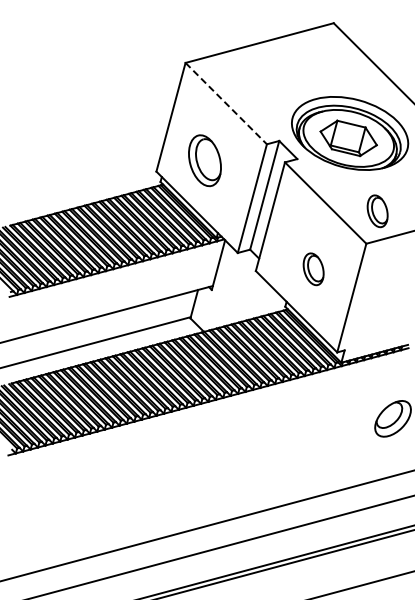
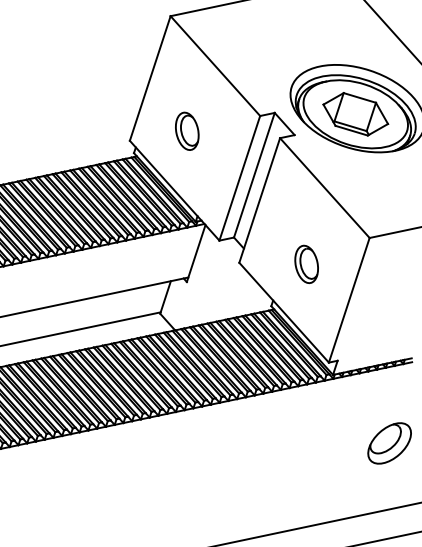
line: (226, 103) -> (215, 65), dashed -> solid
part: (205, 160) -> (187, 130), size x0.62
part: (377, 211) -> (384, 201), removed

